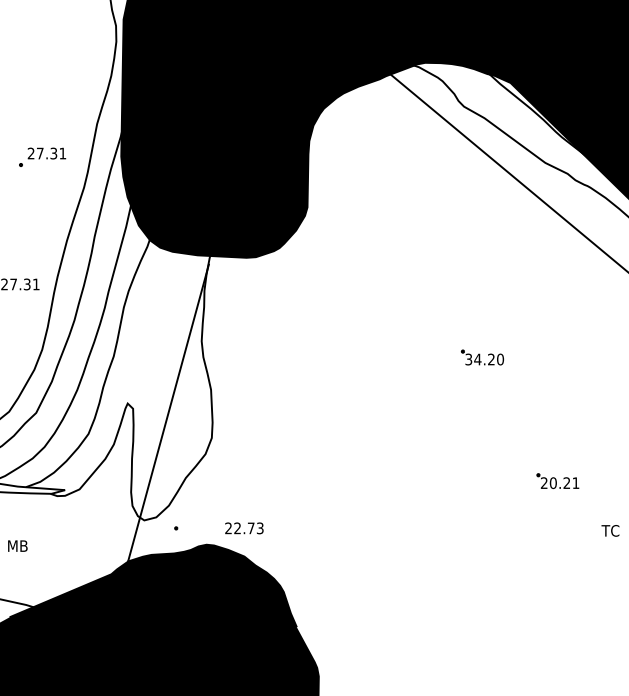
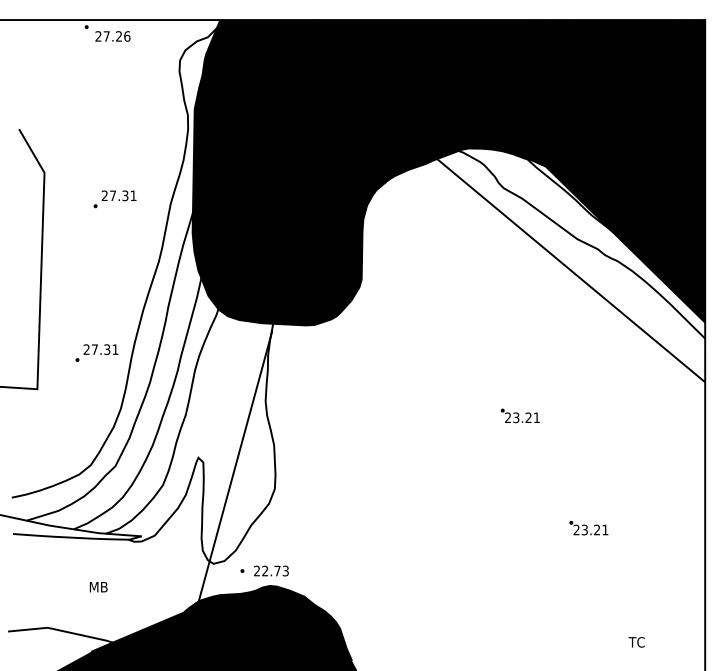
part: (41, 157) -> (114, 199), moved
text: (484, 359) -> (522, 417), 34.20 -> 23.21
text: (552, 482) -> (584, 529), 20.21 -> 23.21
text: (244, 527) -> (271, 570), moved
text: (610, 531) -> (636, 642), moved

